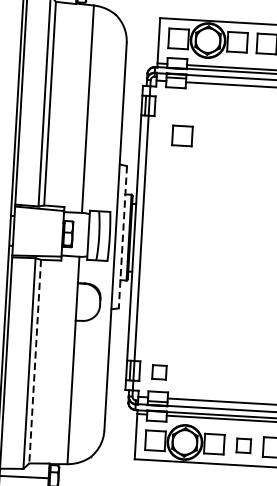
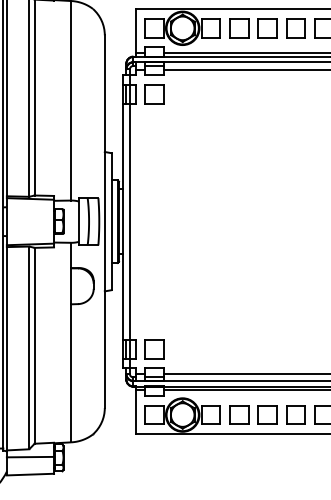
part: (182, 136) -> (154, 94), moved
line: (122, 238) -> (111, 222), dashed -> solid
line: (35, 361) -> (34, 345), dashed -> solid
part: (159, 372) -> (154, 349), size x1.43
part: (243, 445) -> (239, 414), size x1.43

